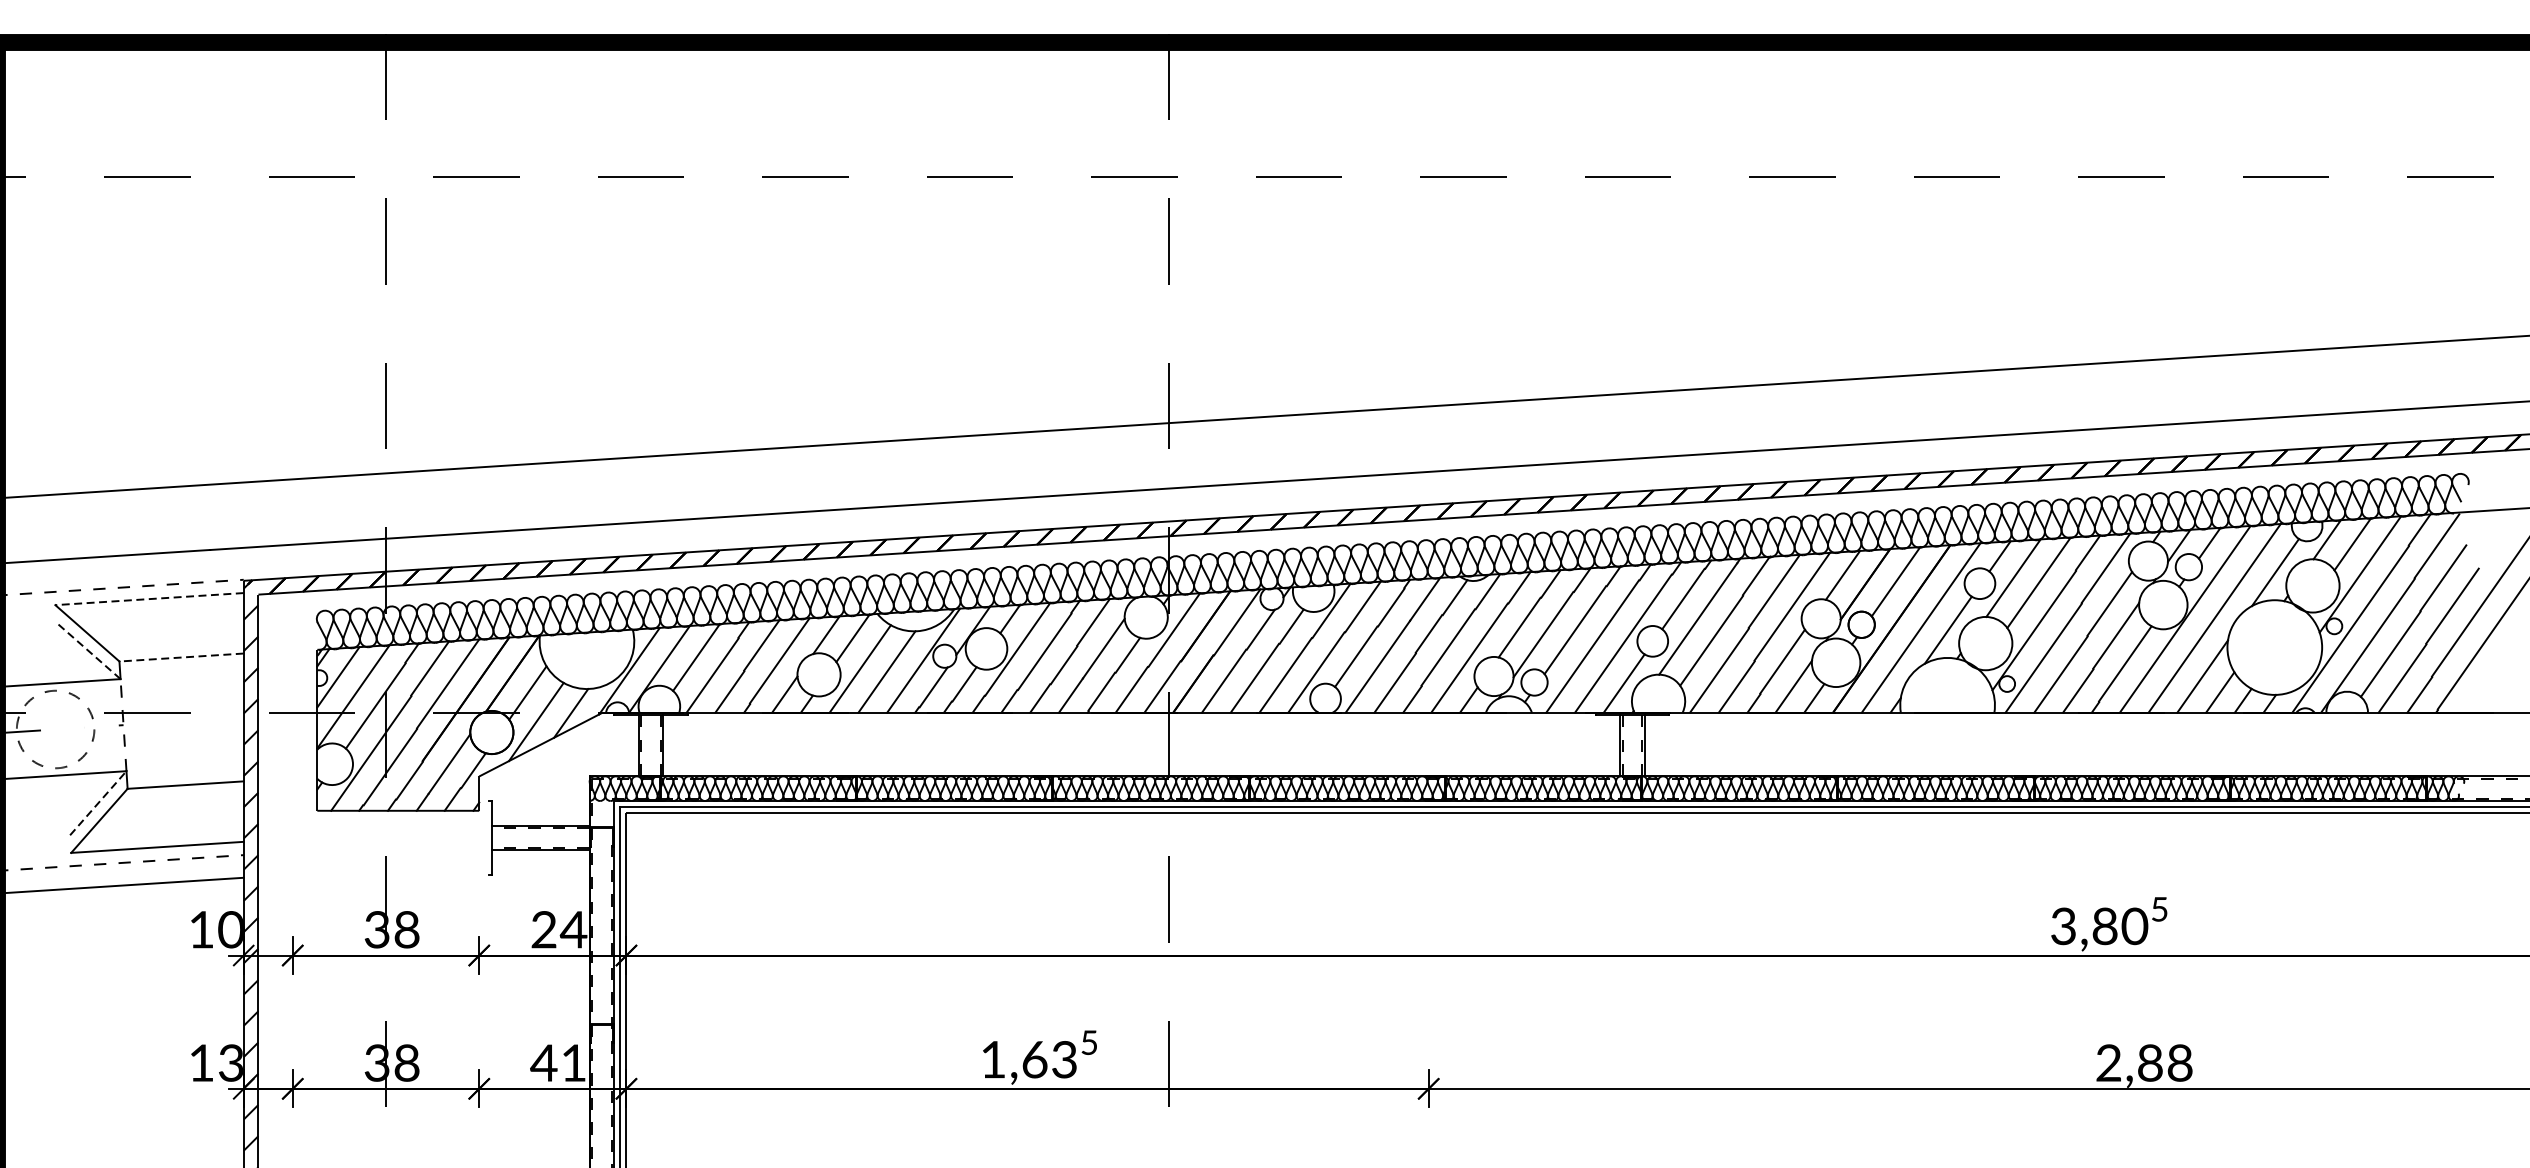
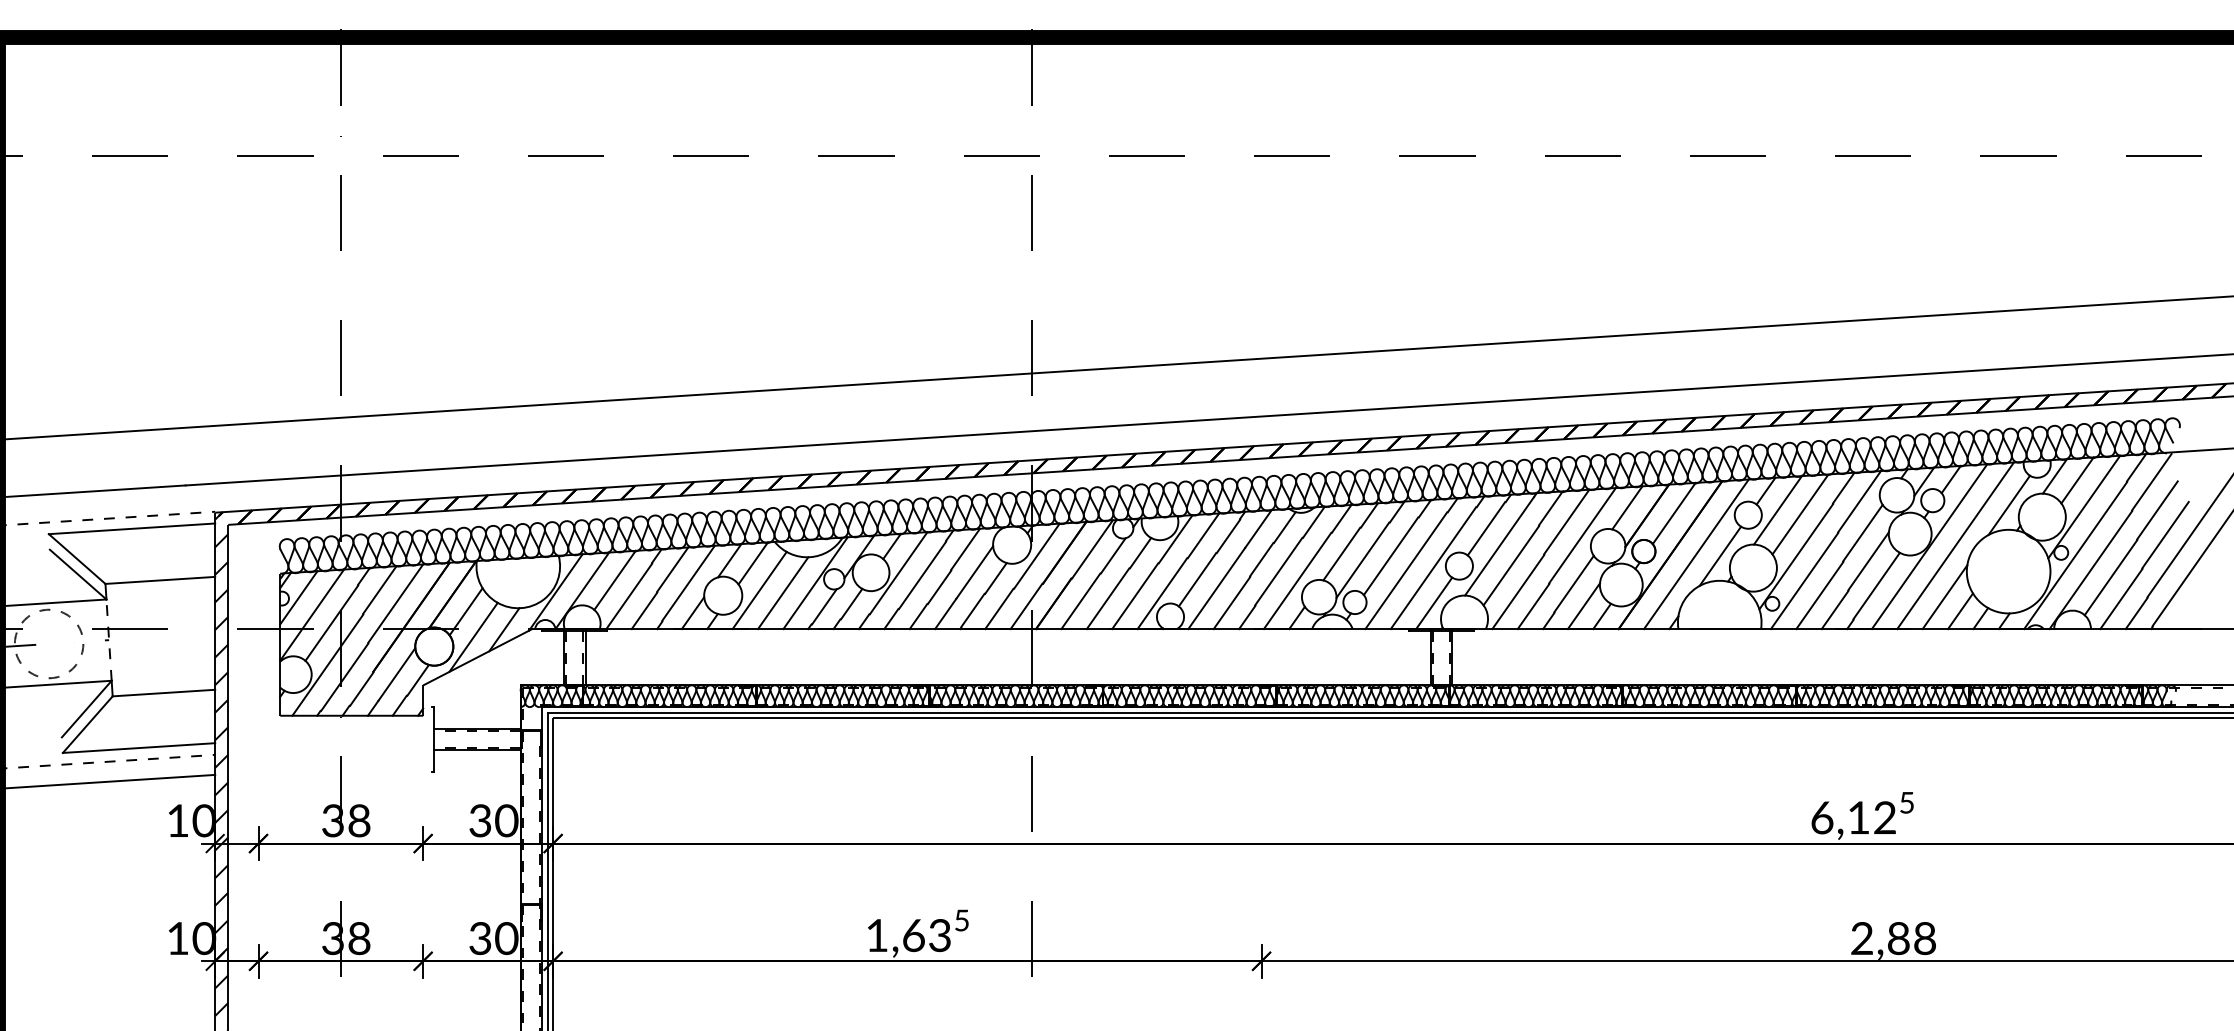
line: (148, 598) -> (131, 528), dashed -> solid
line: (88, 650) -> (78, 574), dashed -> solid
line: (181, 657) -> (160, 580), dashed -> solid
line: (97, 803) -> (86, 709), dashed -> solid
text: (2099, 926) -> (1853, 817), 3,80 -> 6,12
text: (558, 929) -> (493, 820), 24 -> 30
text: (231, 1063) -> (204, 938), 13 -> 10
text: (558, 1063) -> (493, 938), 41 -> 30

